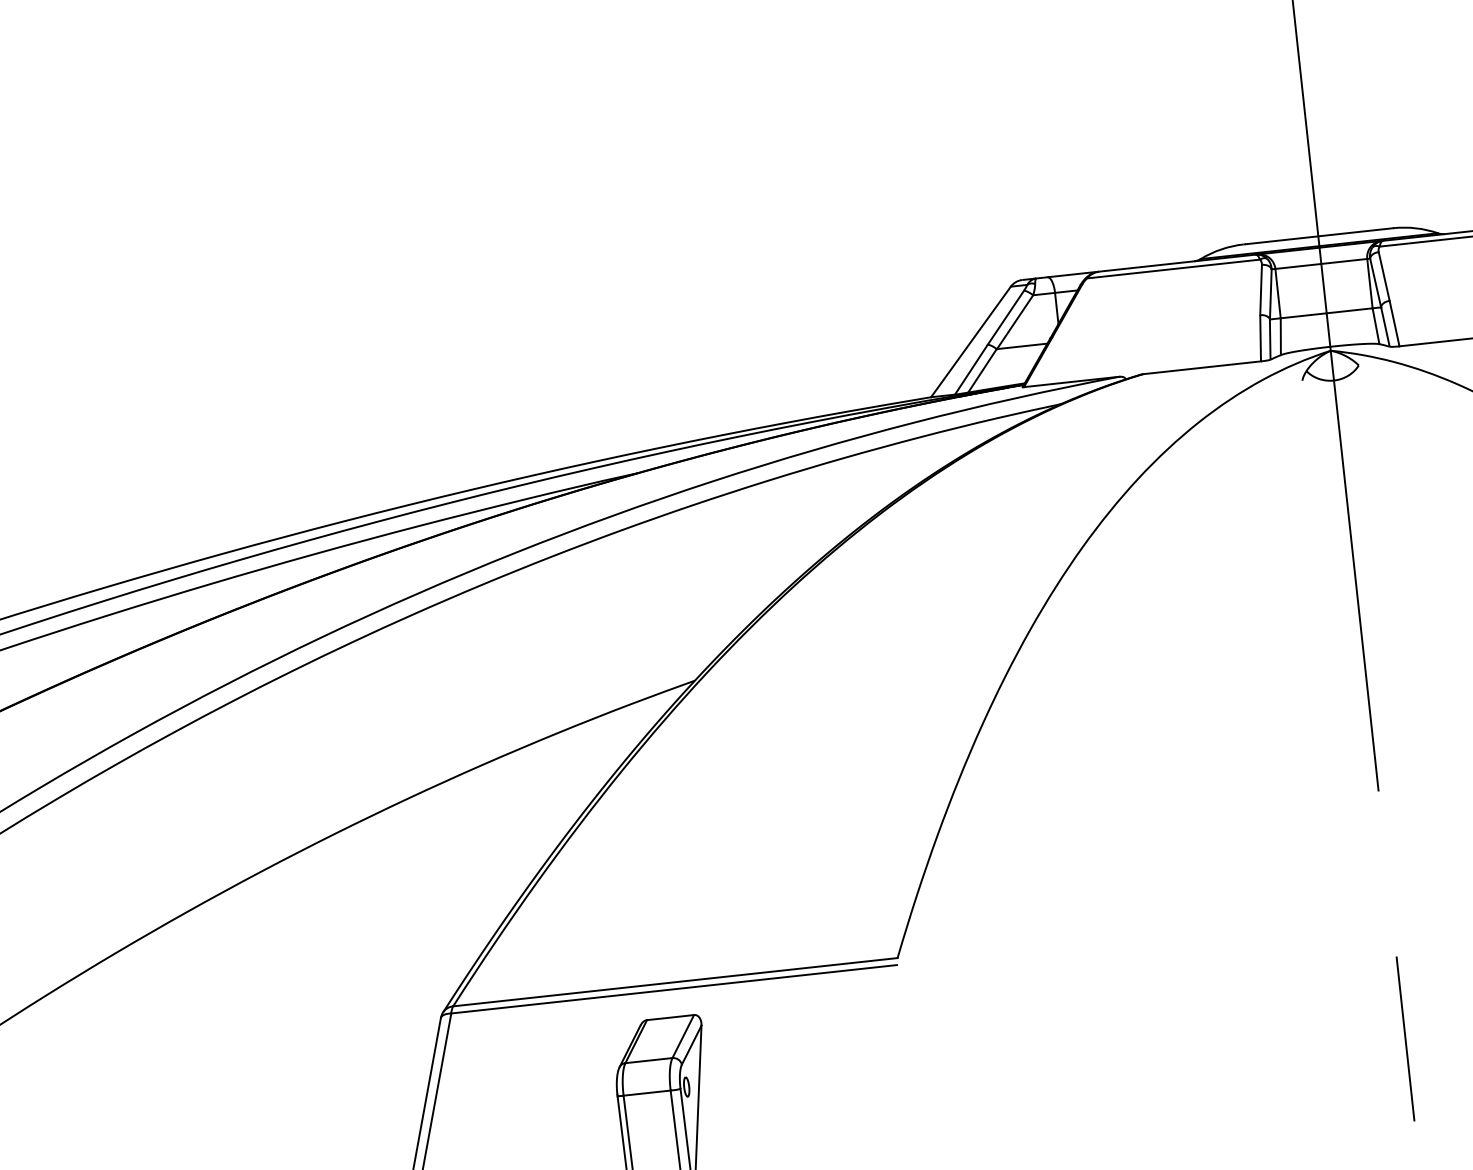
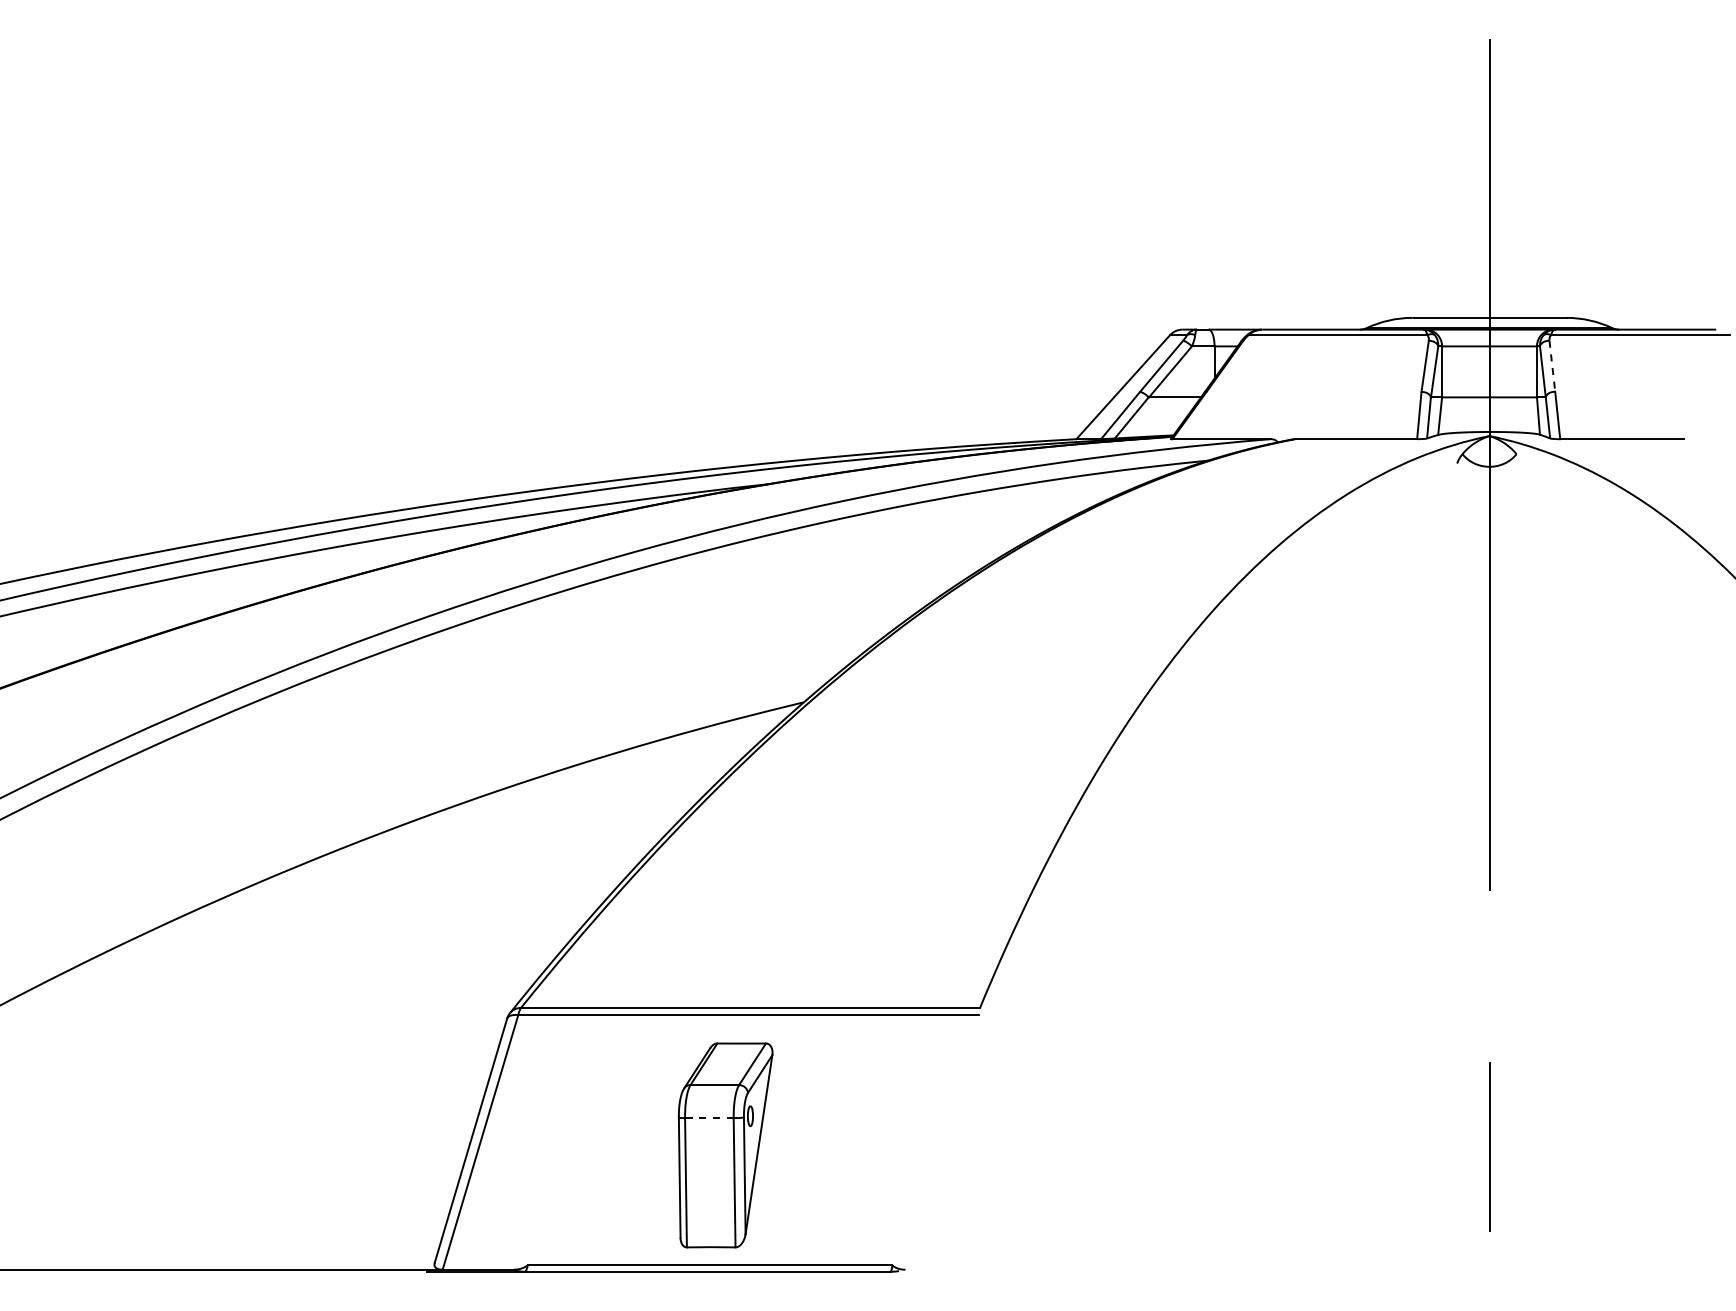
line: (1384, 276) -> (1552, 366), solid -> dashed
line: (646, 1093) -> (708, 1118), solid -> dashed

